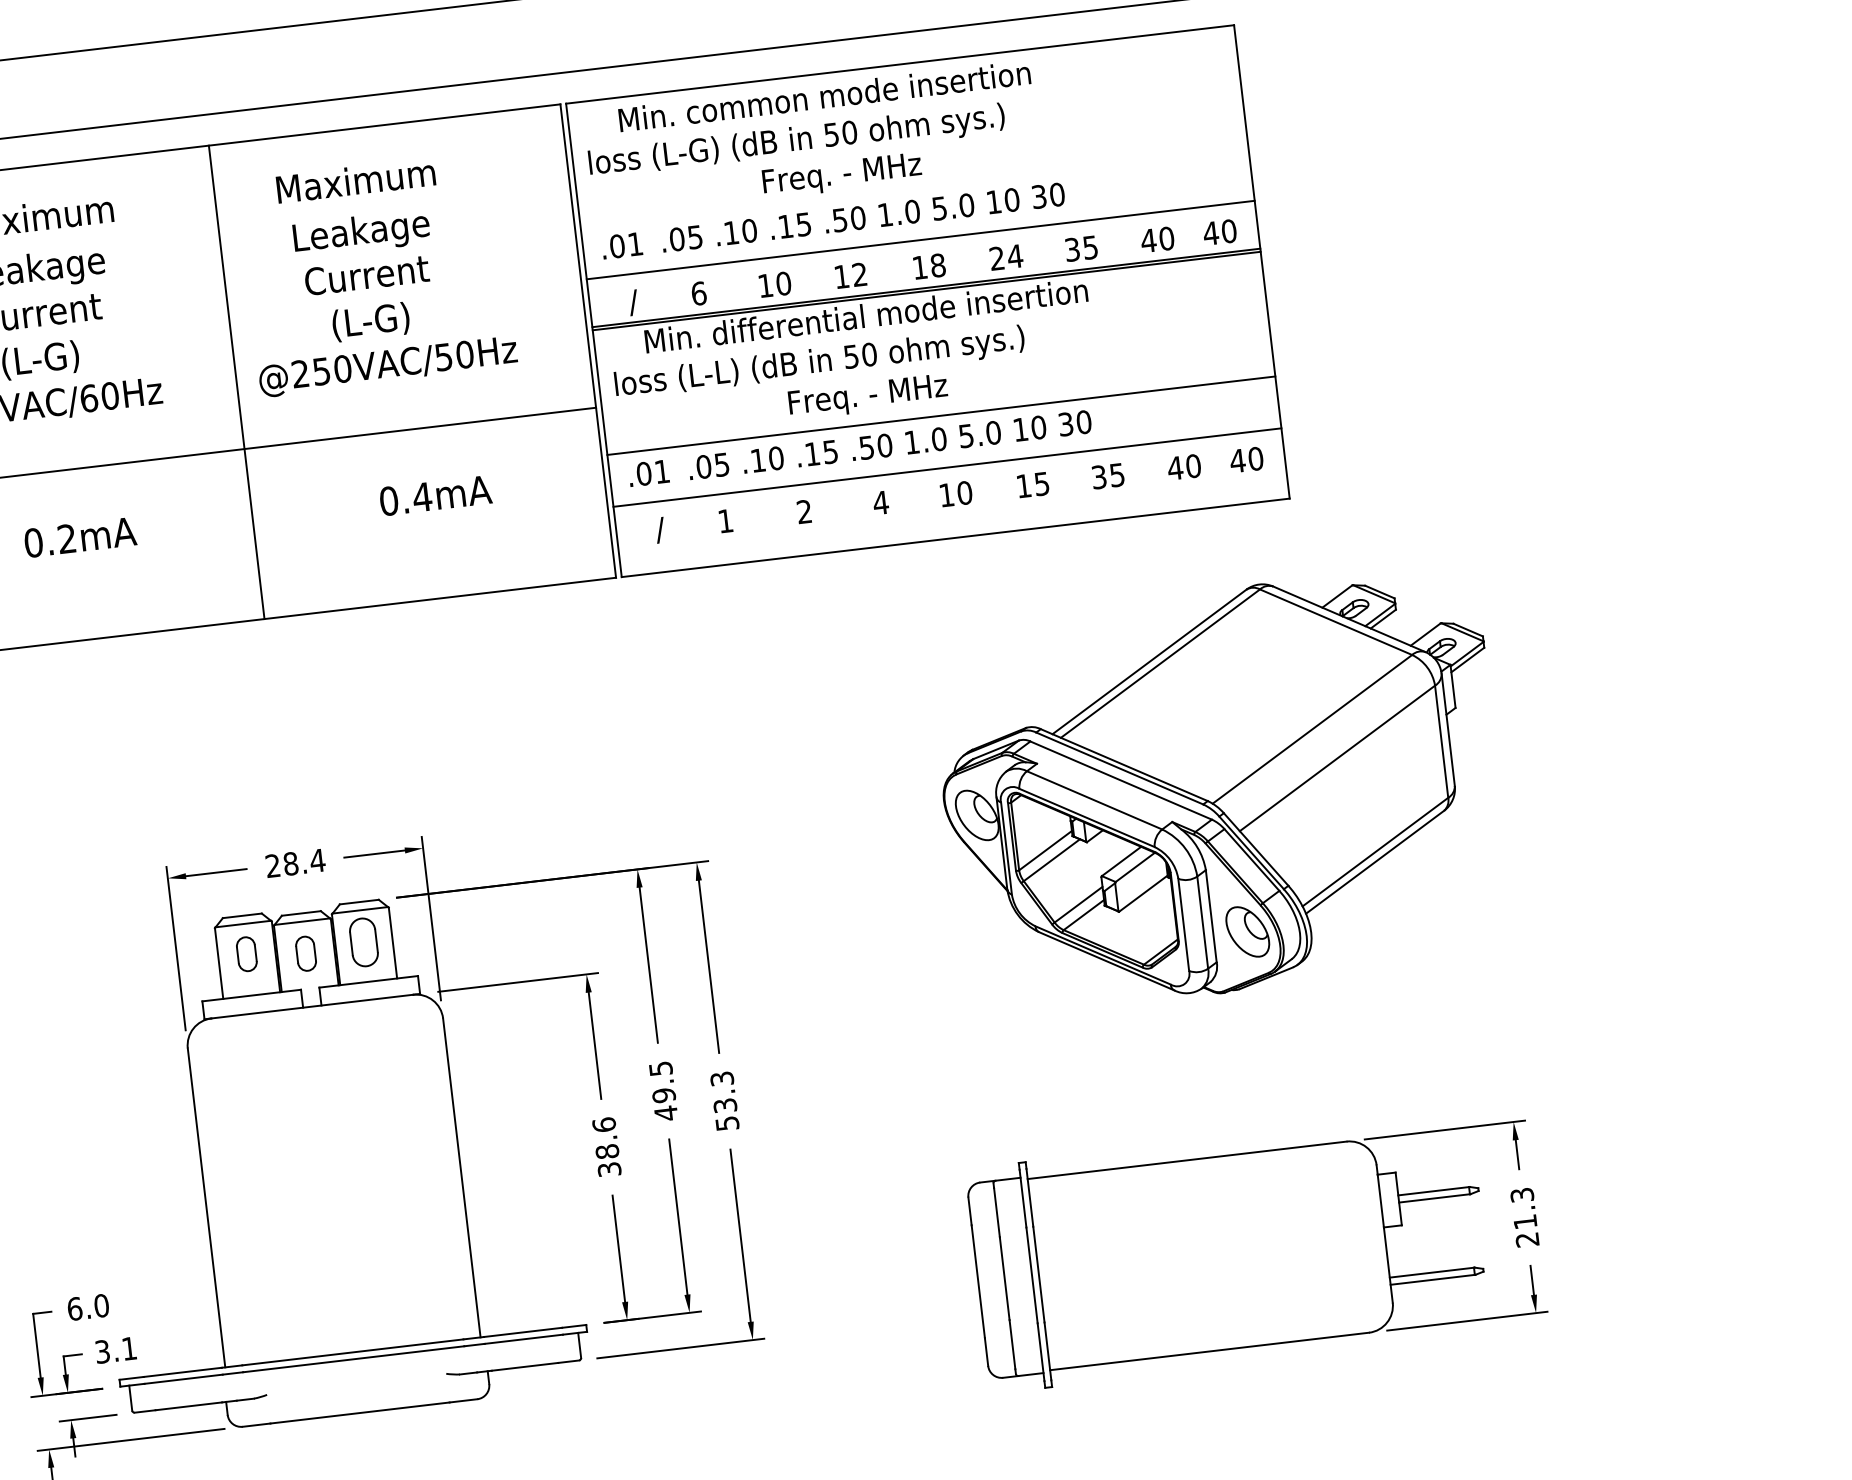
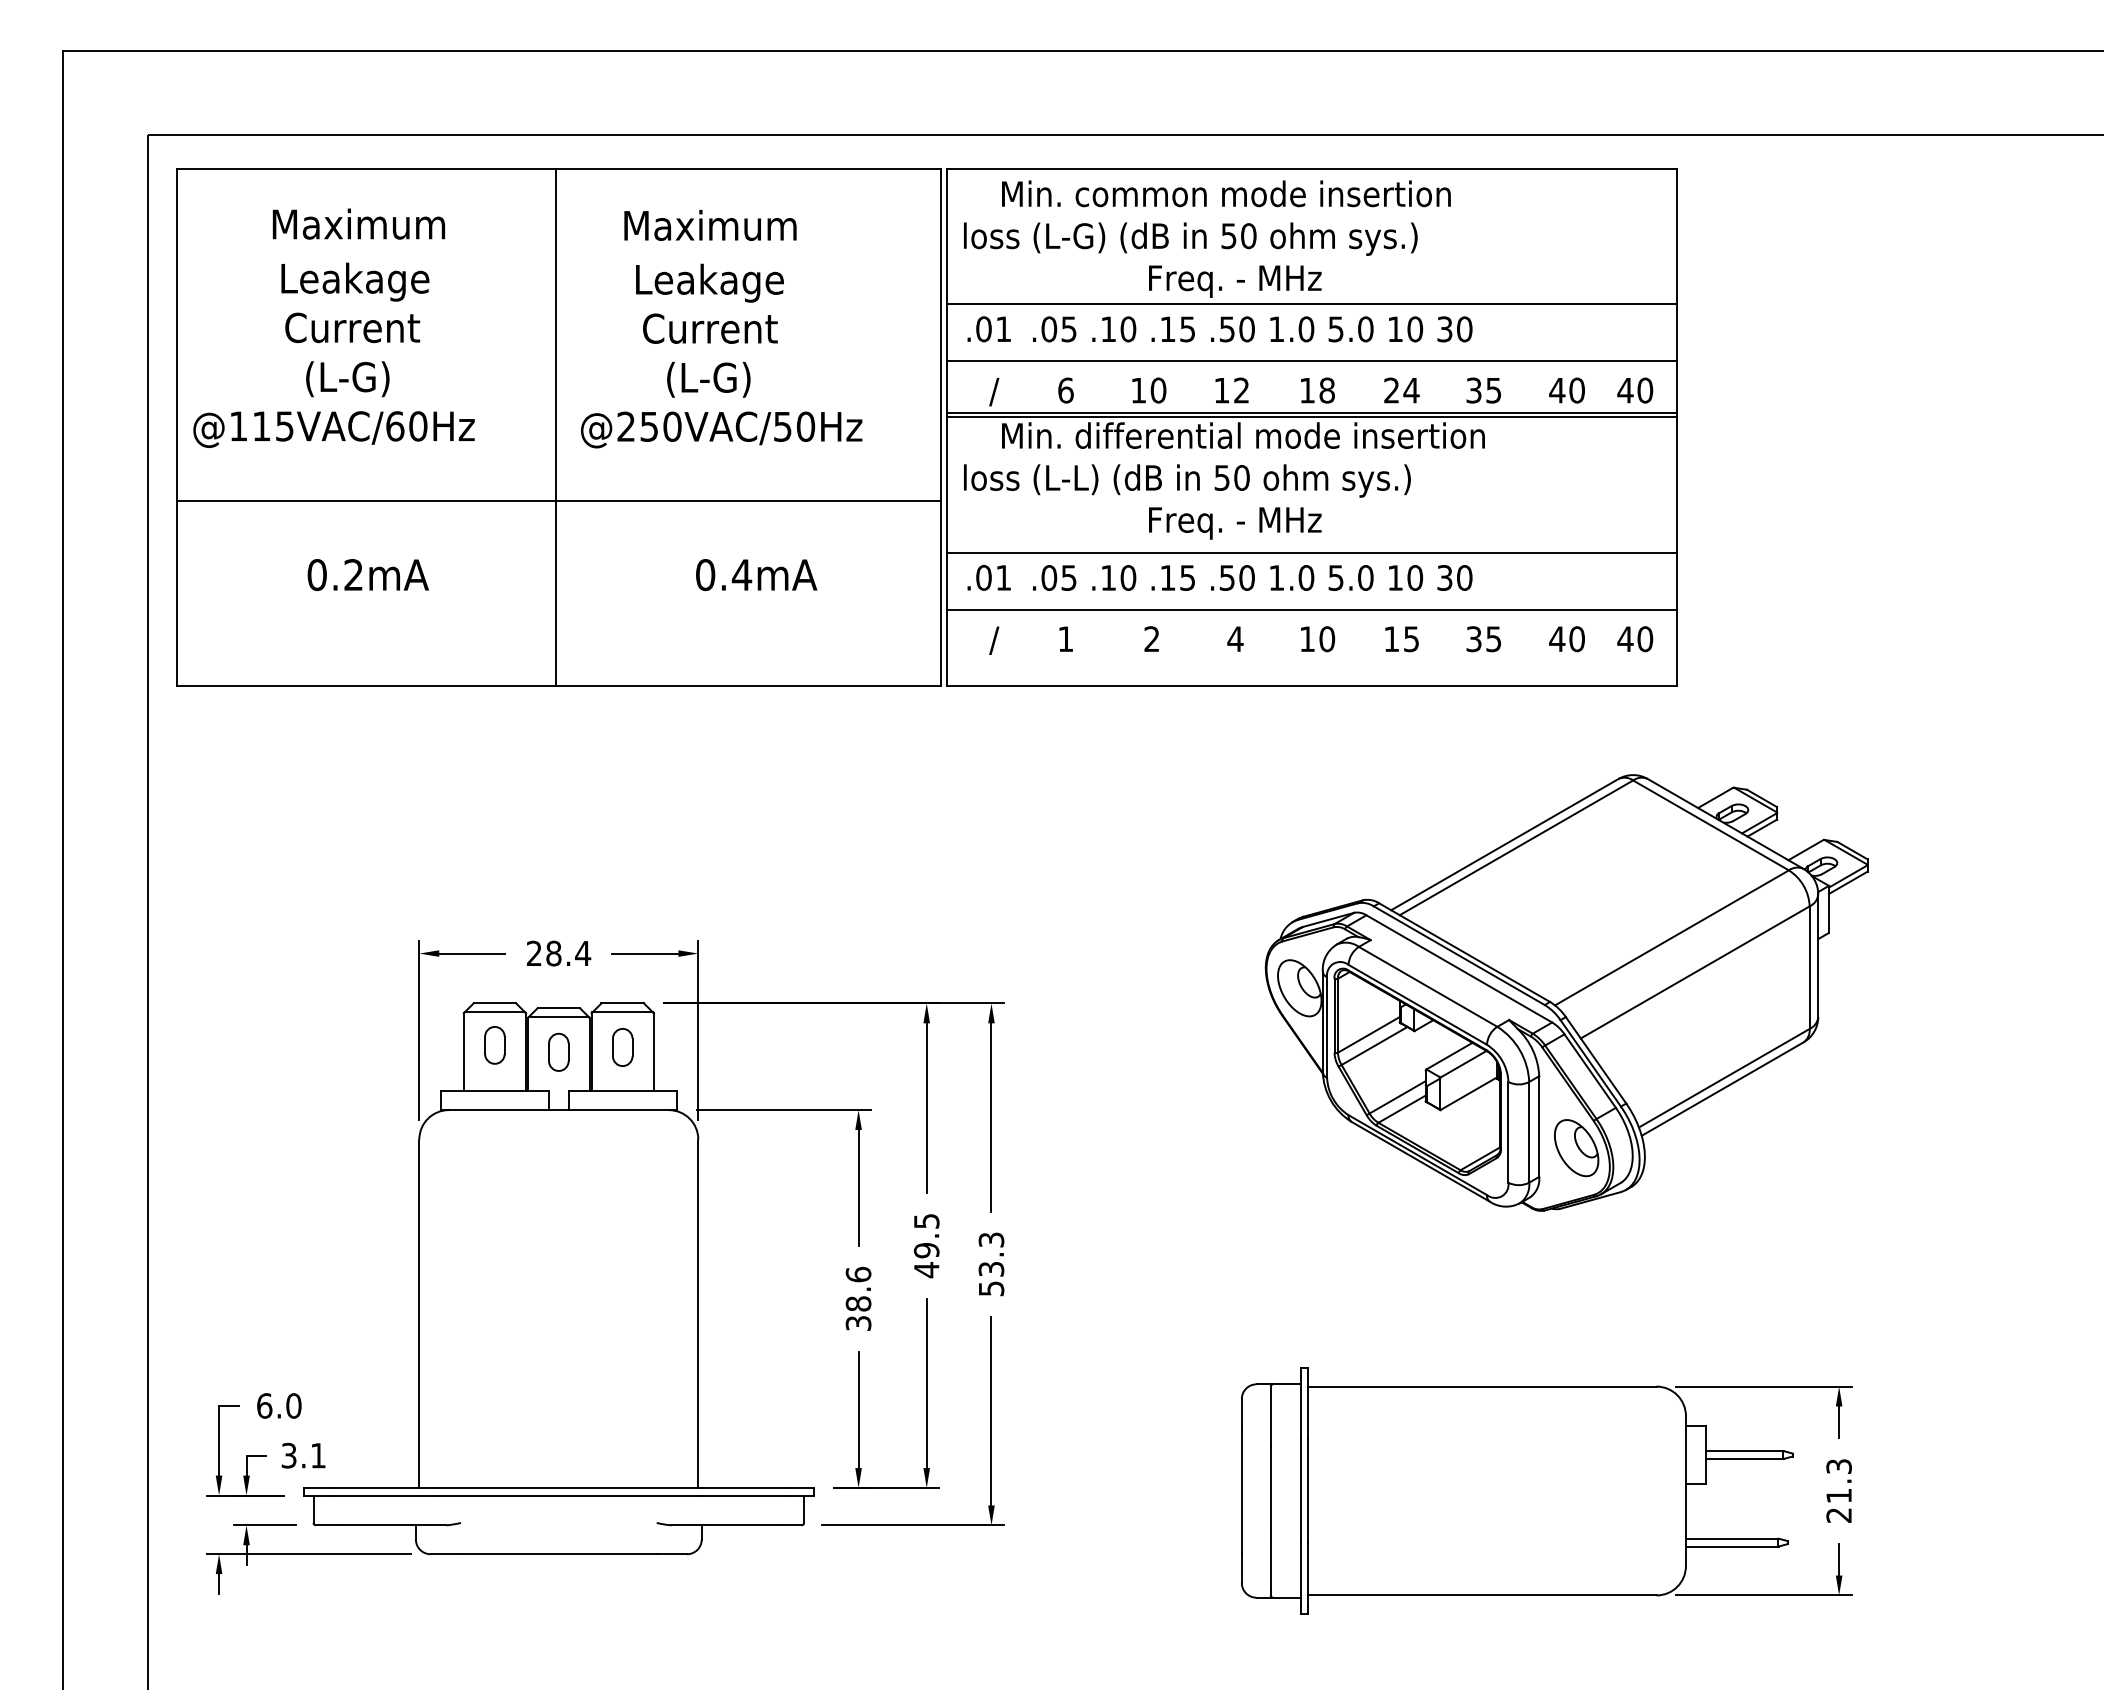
line: (914, 188) -> (1311, 304), added
part: (363, 942) -> (622, 1047), size x0.71

